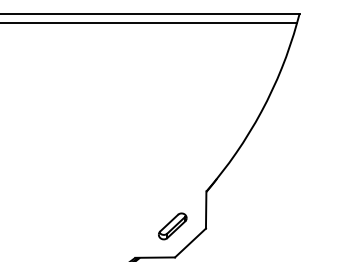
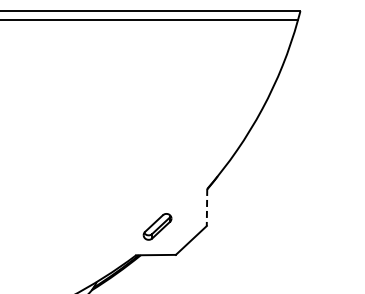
line: (206, 210) -> (207, 207), solid -> dashed
part: (172, 226) -> (157, 226), moved

